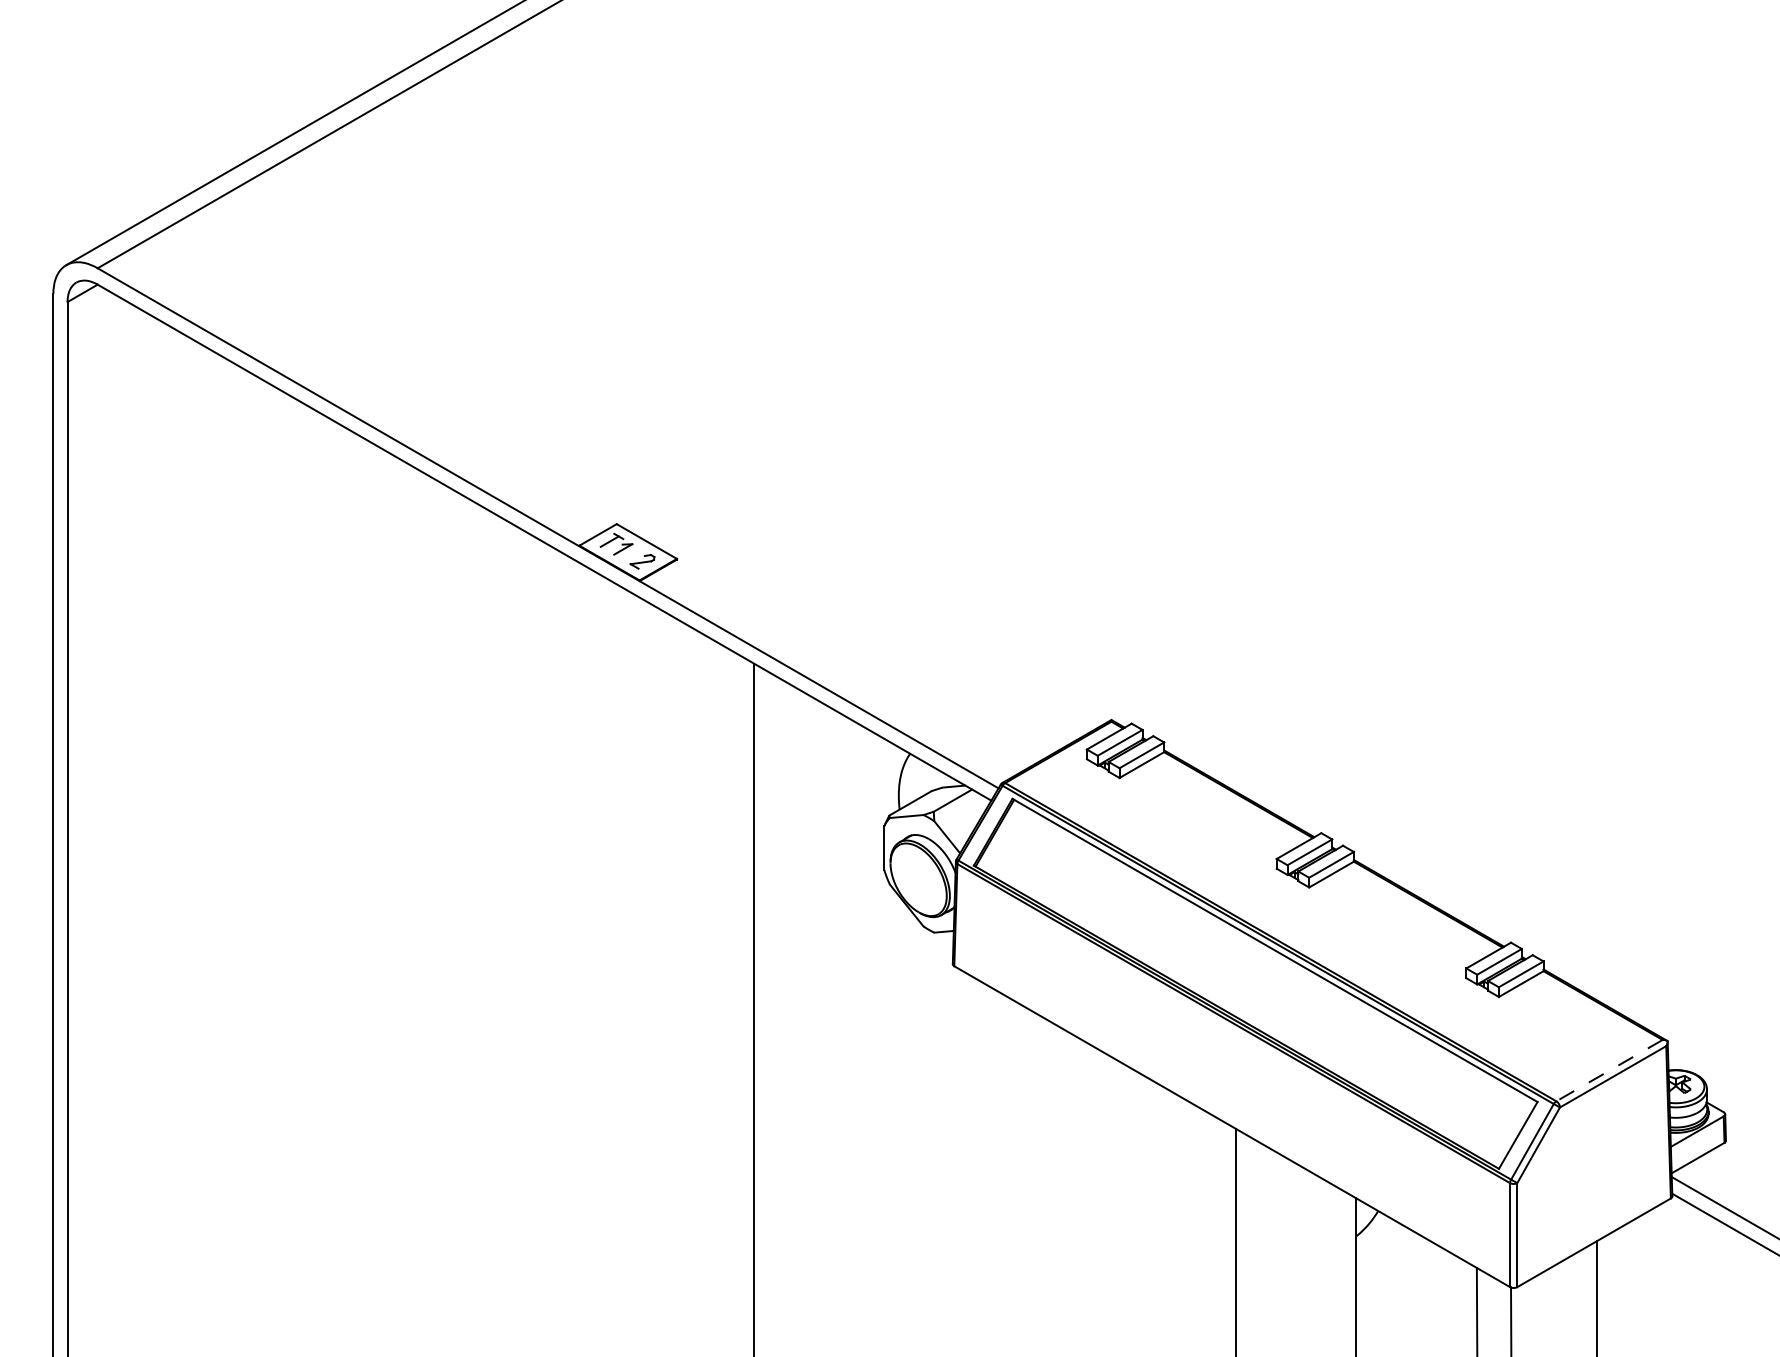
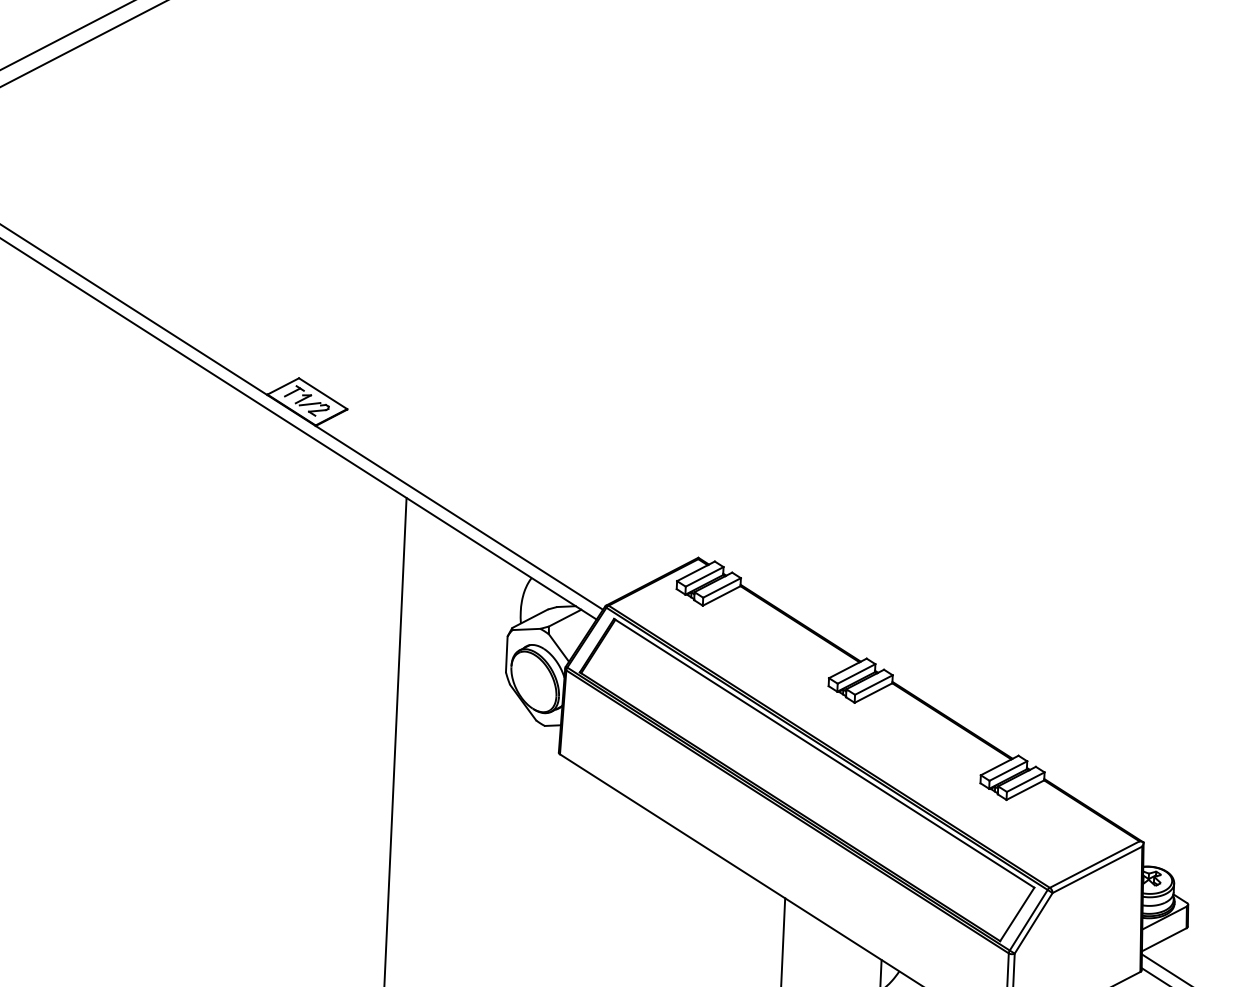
line: (631, 555) -> (309, 404), added
line: (1609, 1070) -> (1094, 864), dashed -> solid

